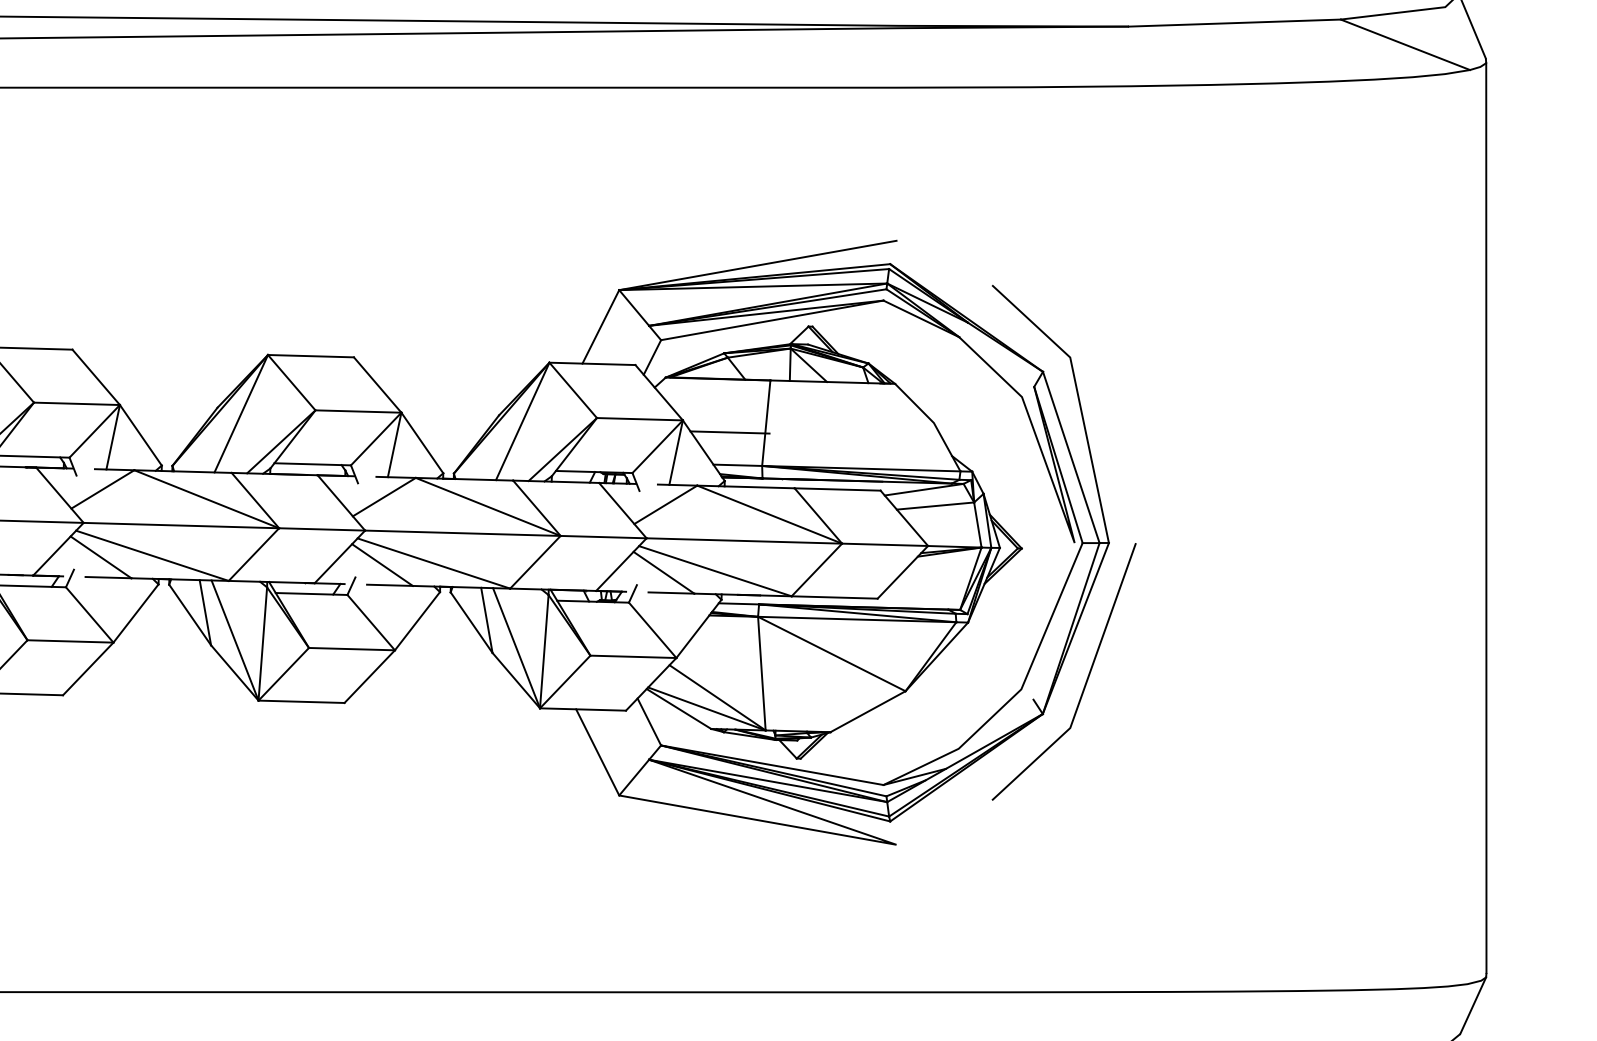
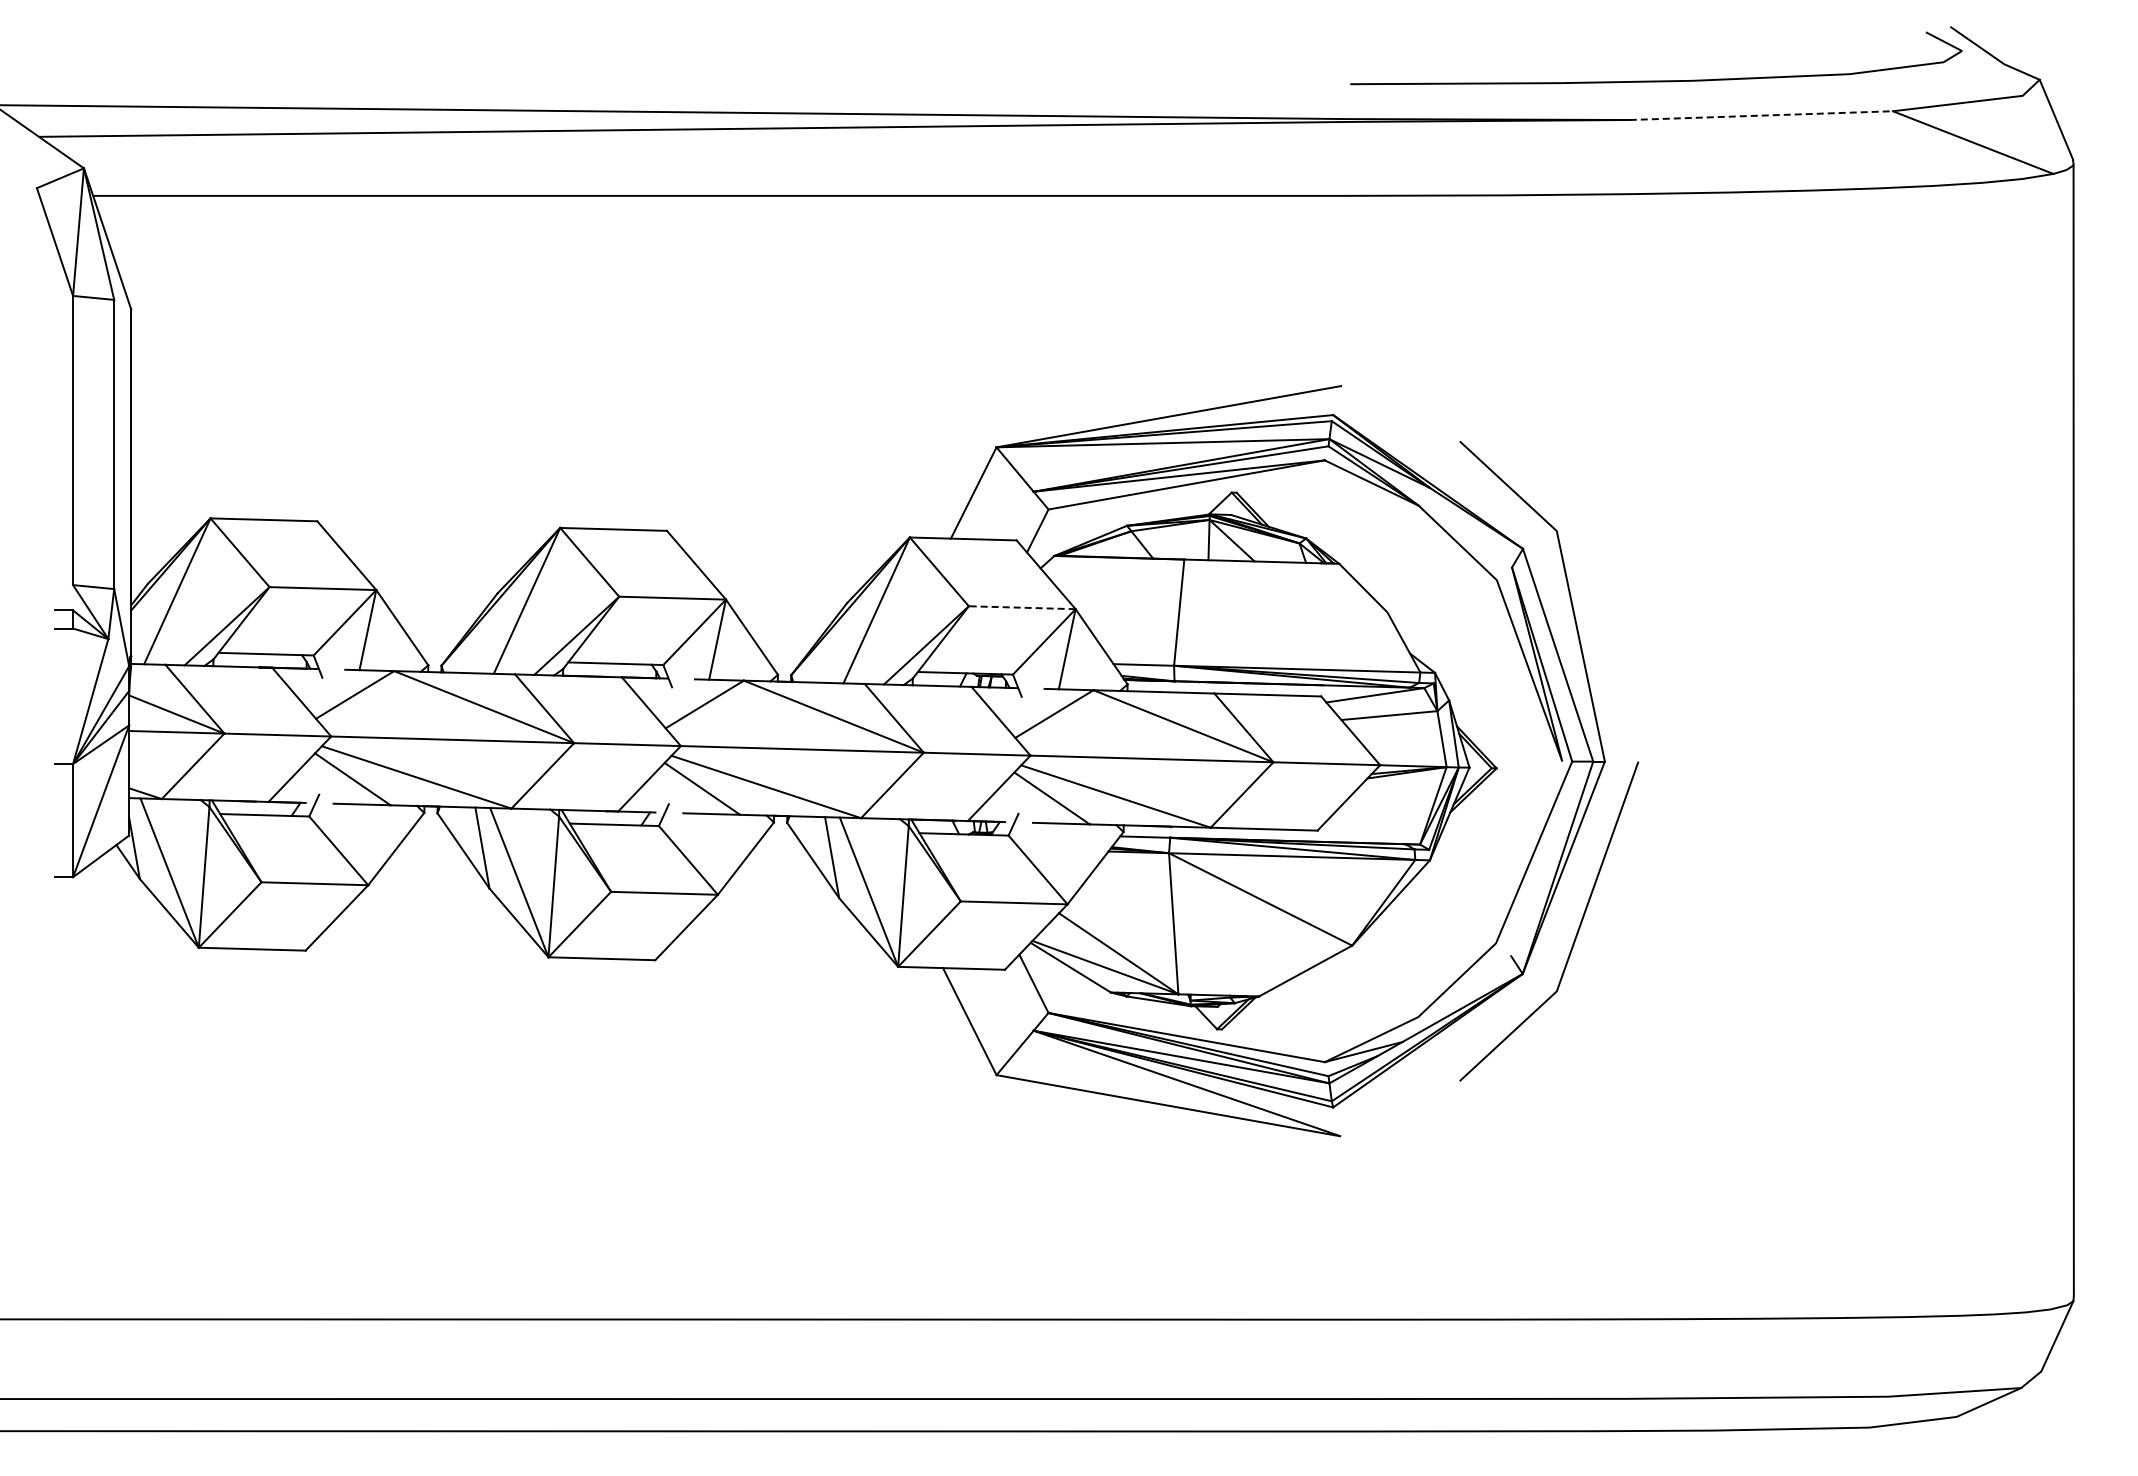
line: (1235, 22) -> (1761, 115), solid -> dashed
line: (639, 419) -> (1021, 607), solid -> dashed
line: (730, 431) -> (1134, 623), removed

